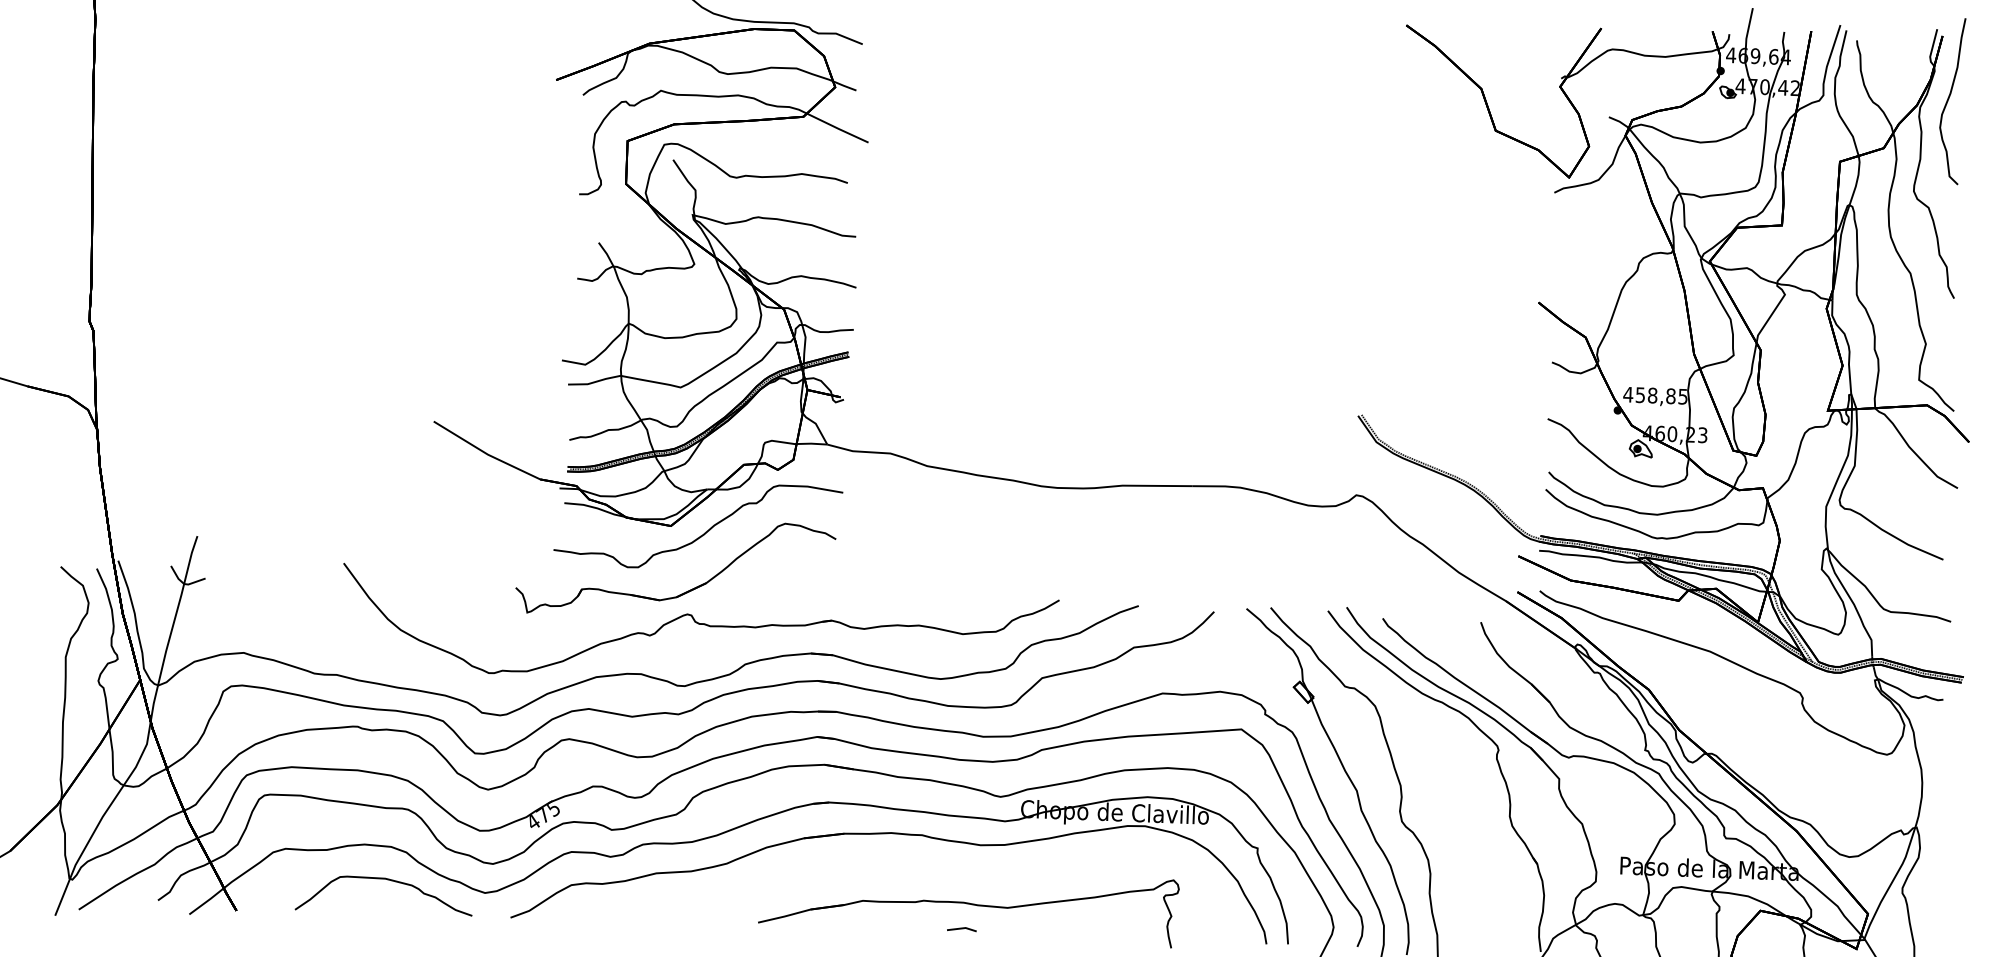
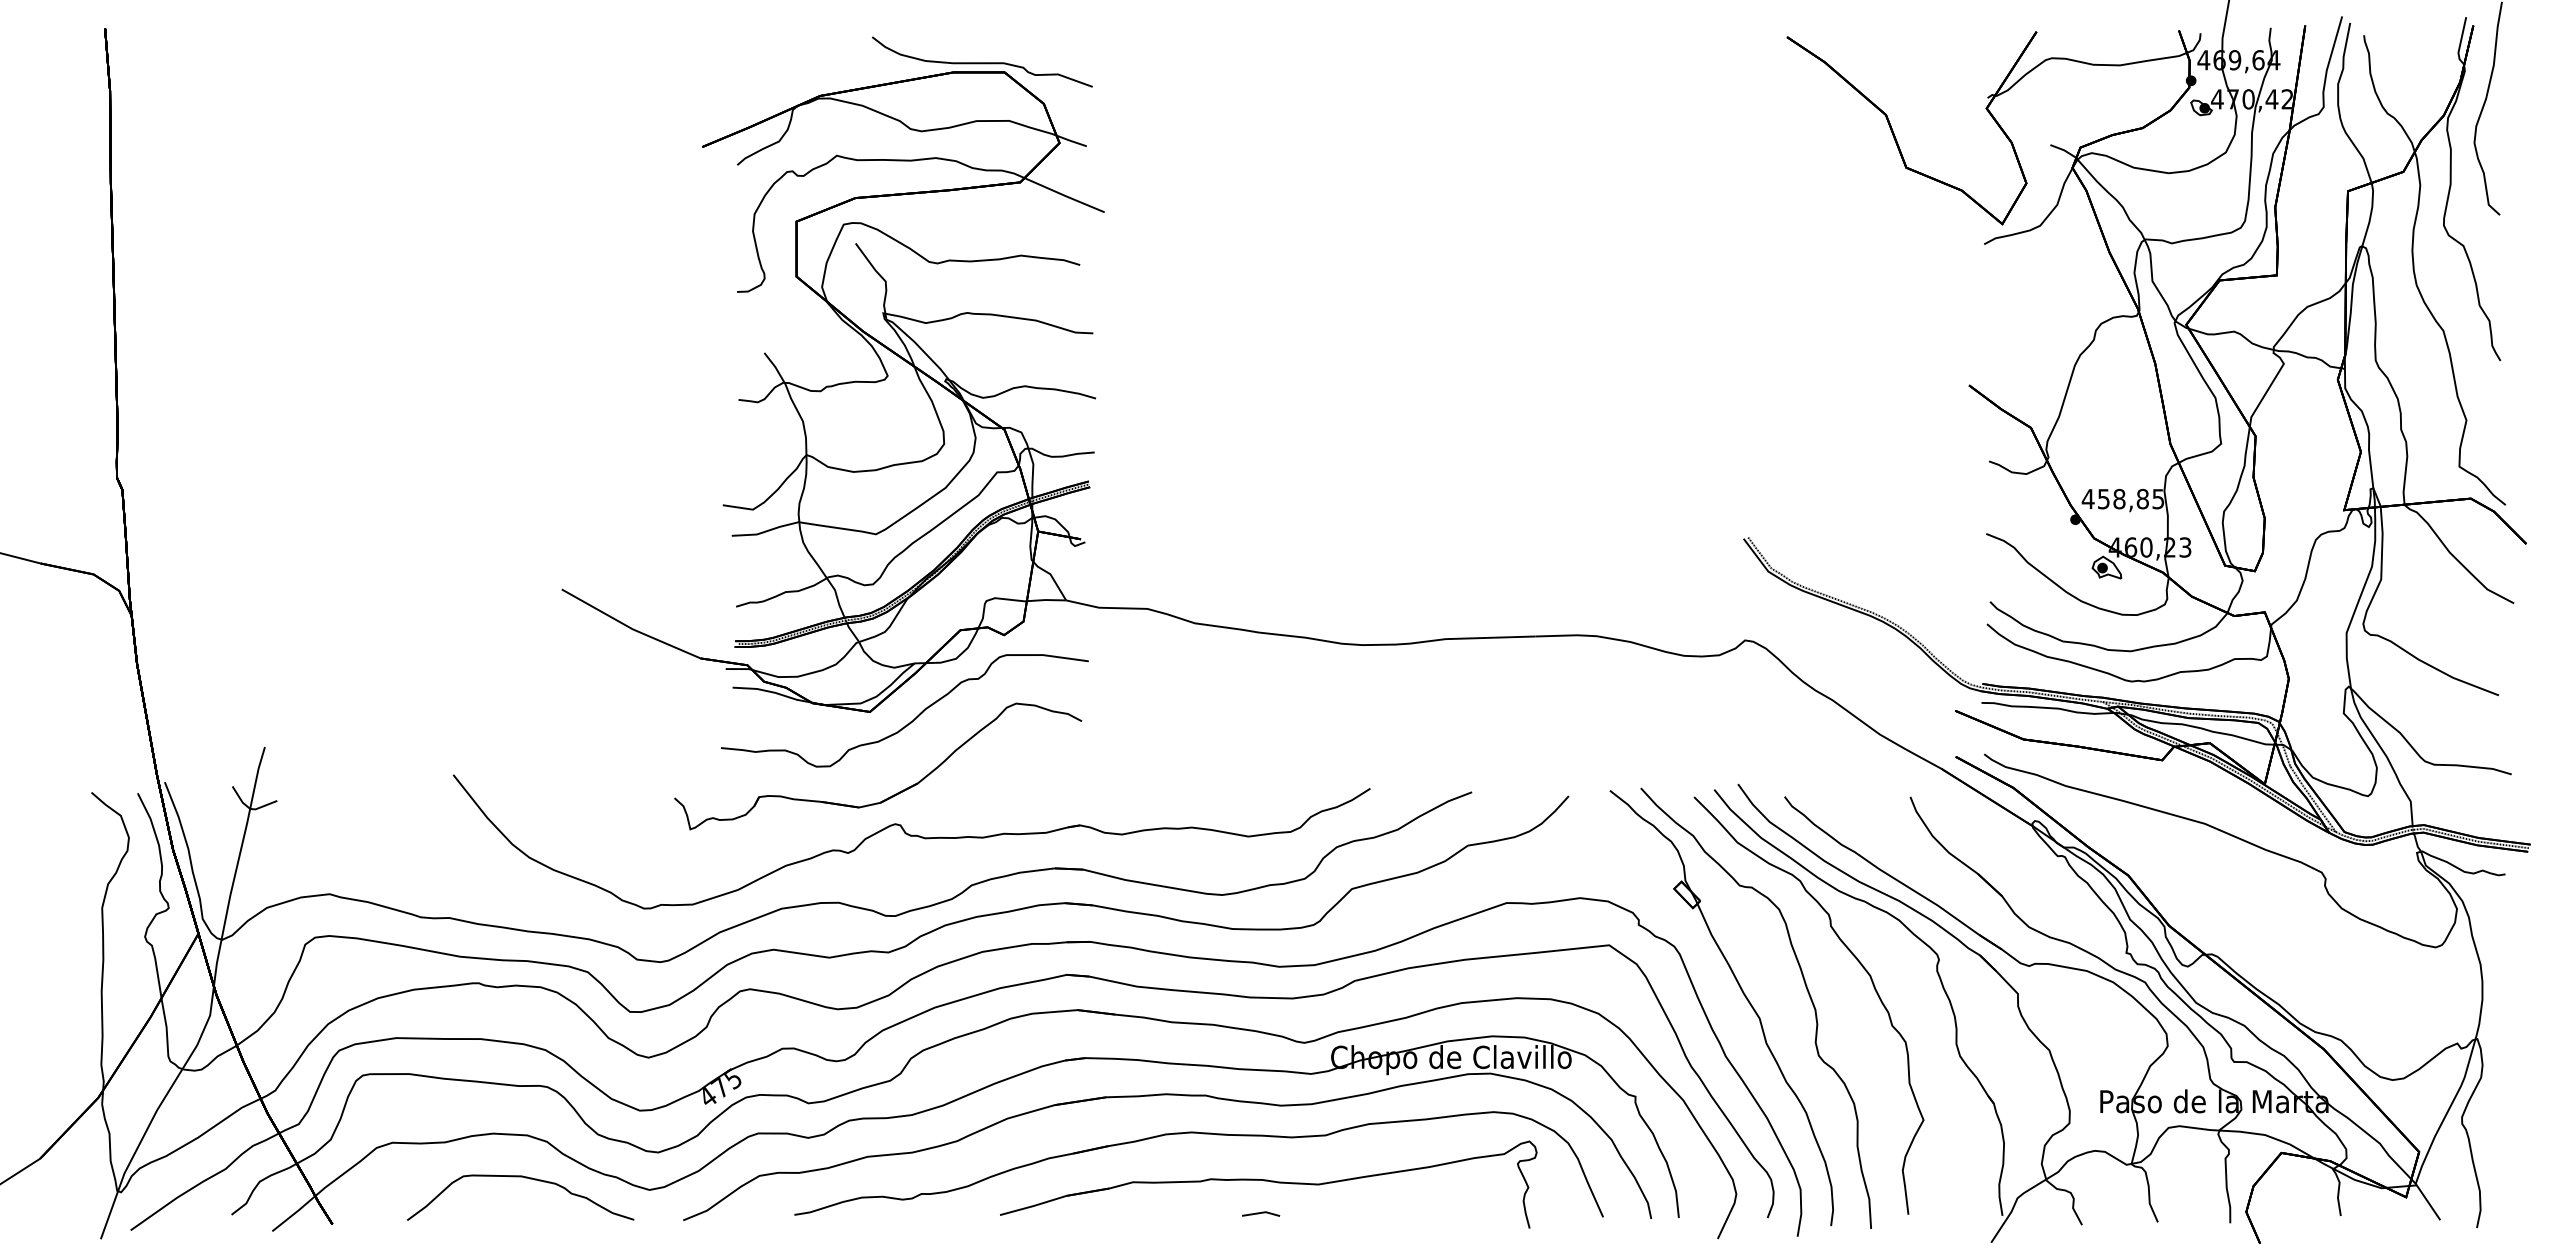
curve: (1437, 753) -> (1861, 966), added
part: (918, 865) -> (1202, 1134), added

